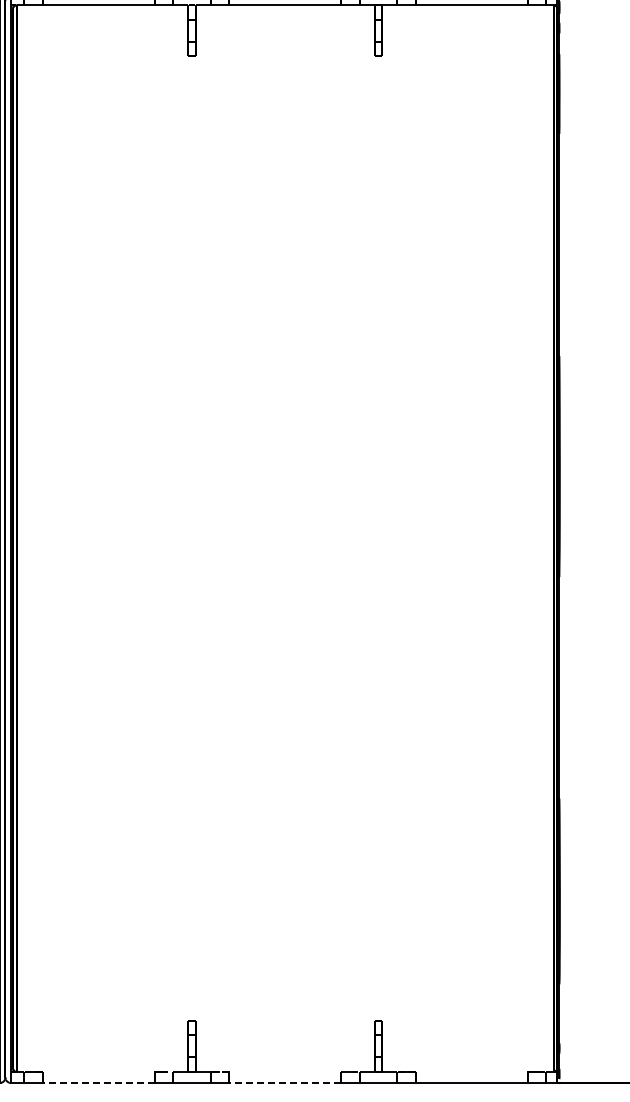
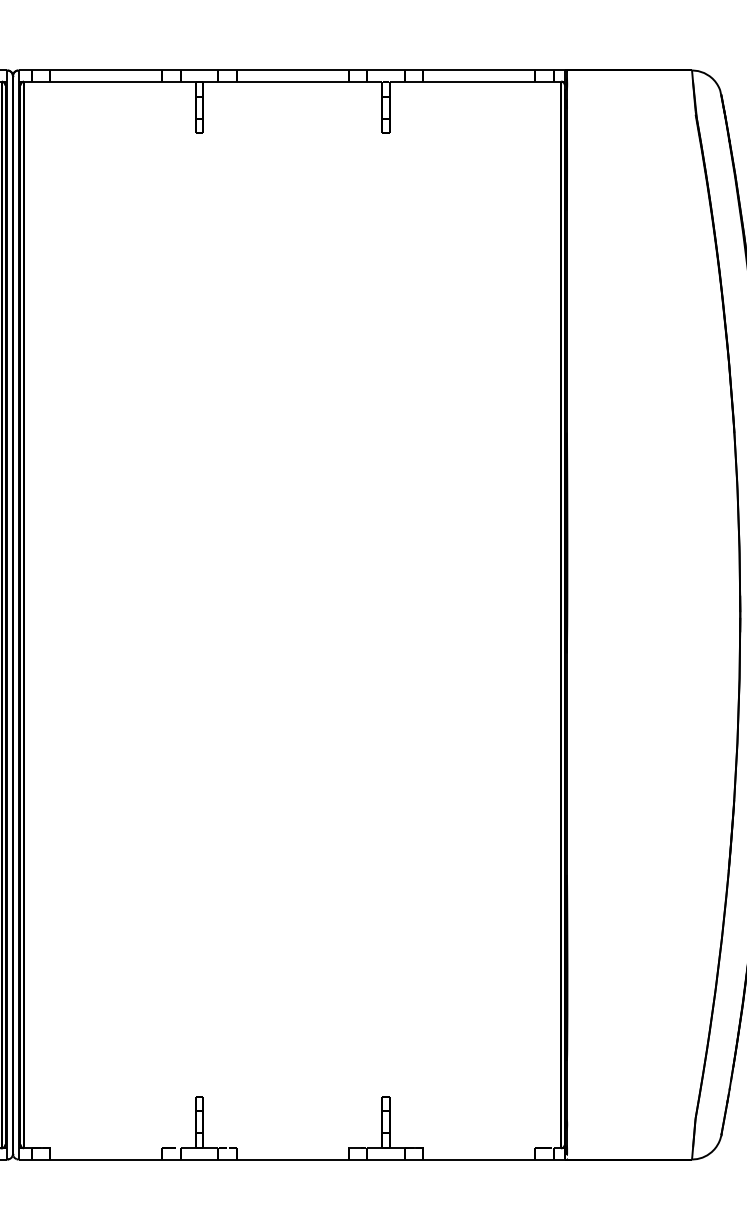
line: (98, 1083) -> (106, 1159), dashed -> solid
line: (284, 1083) -> (292, 1159), dashed -> solid

